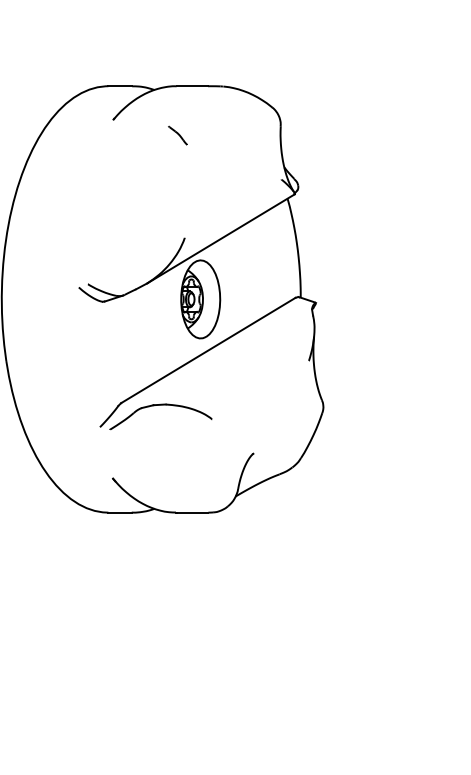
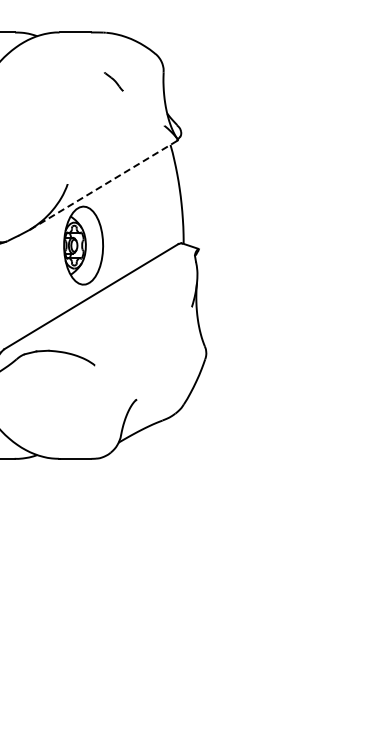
part: (177, 135) -> (113, 81), moved
line: (221, 238) -> (104, 184), solid -> dashed

